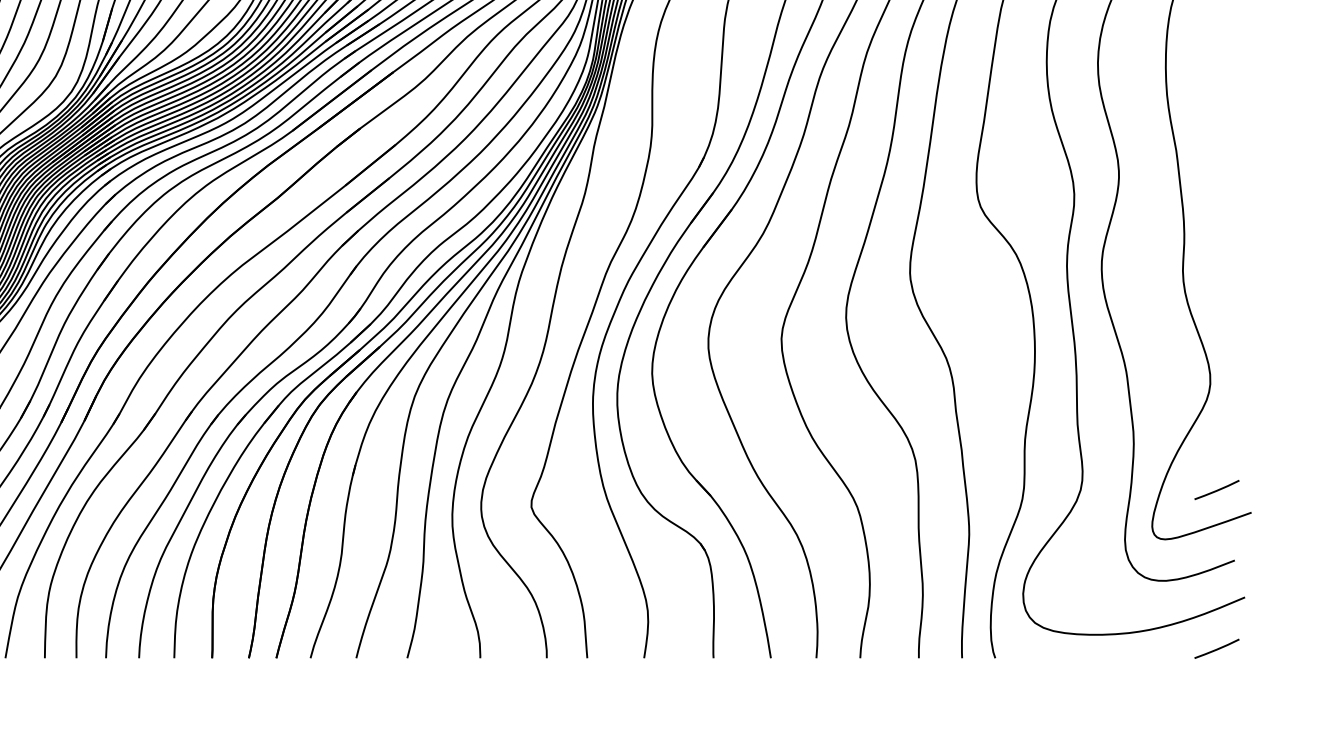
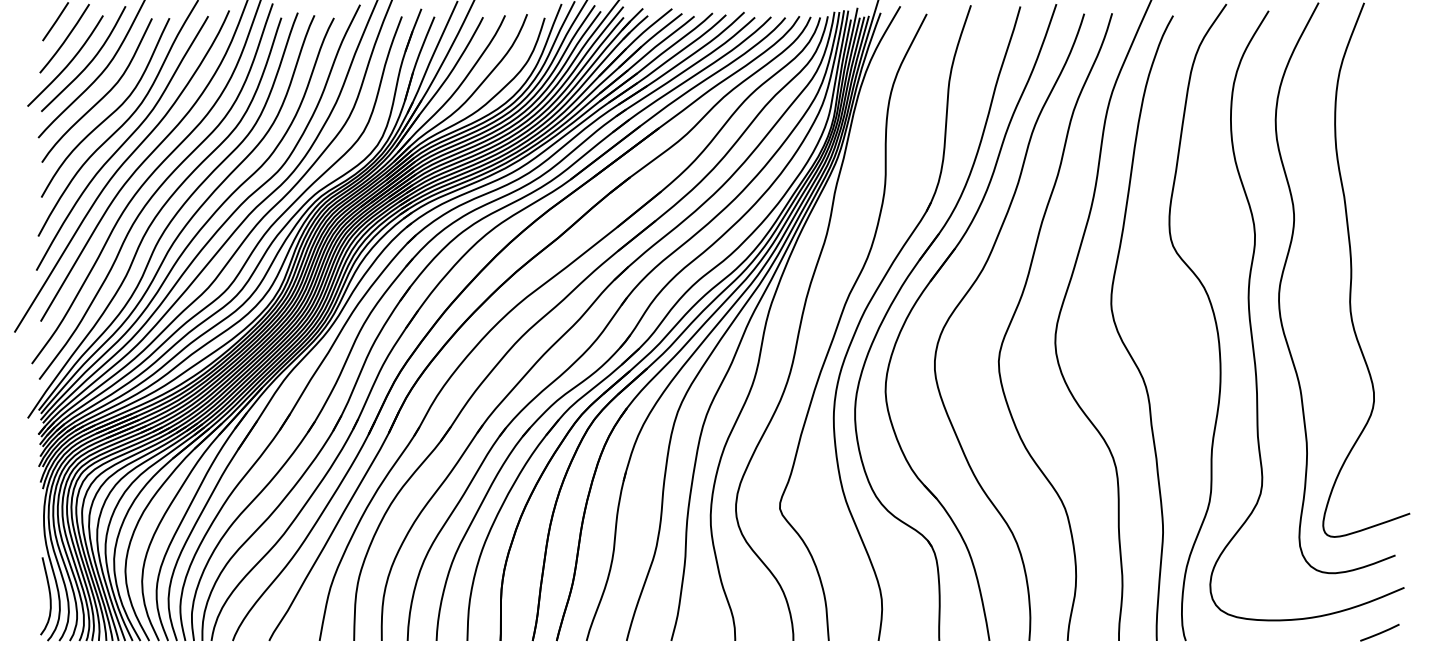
line: (1216, 489) -> (1379, 493), removed

